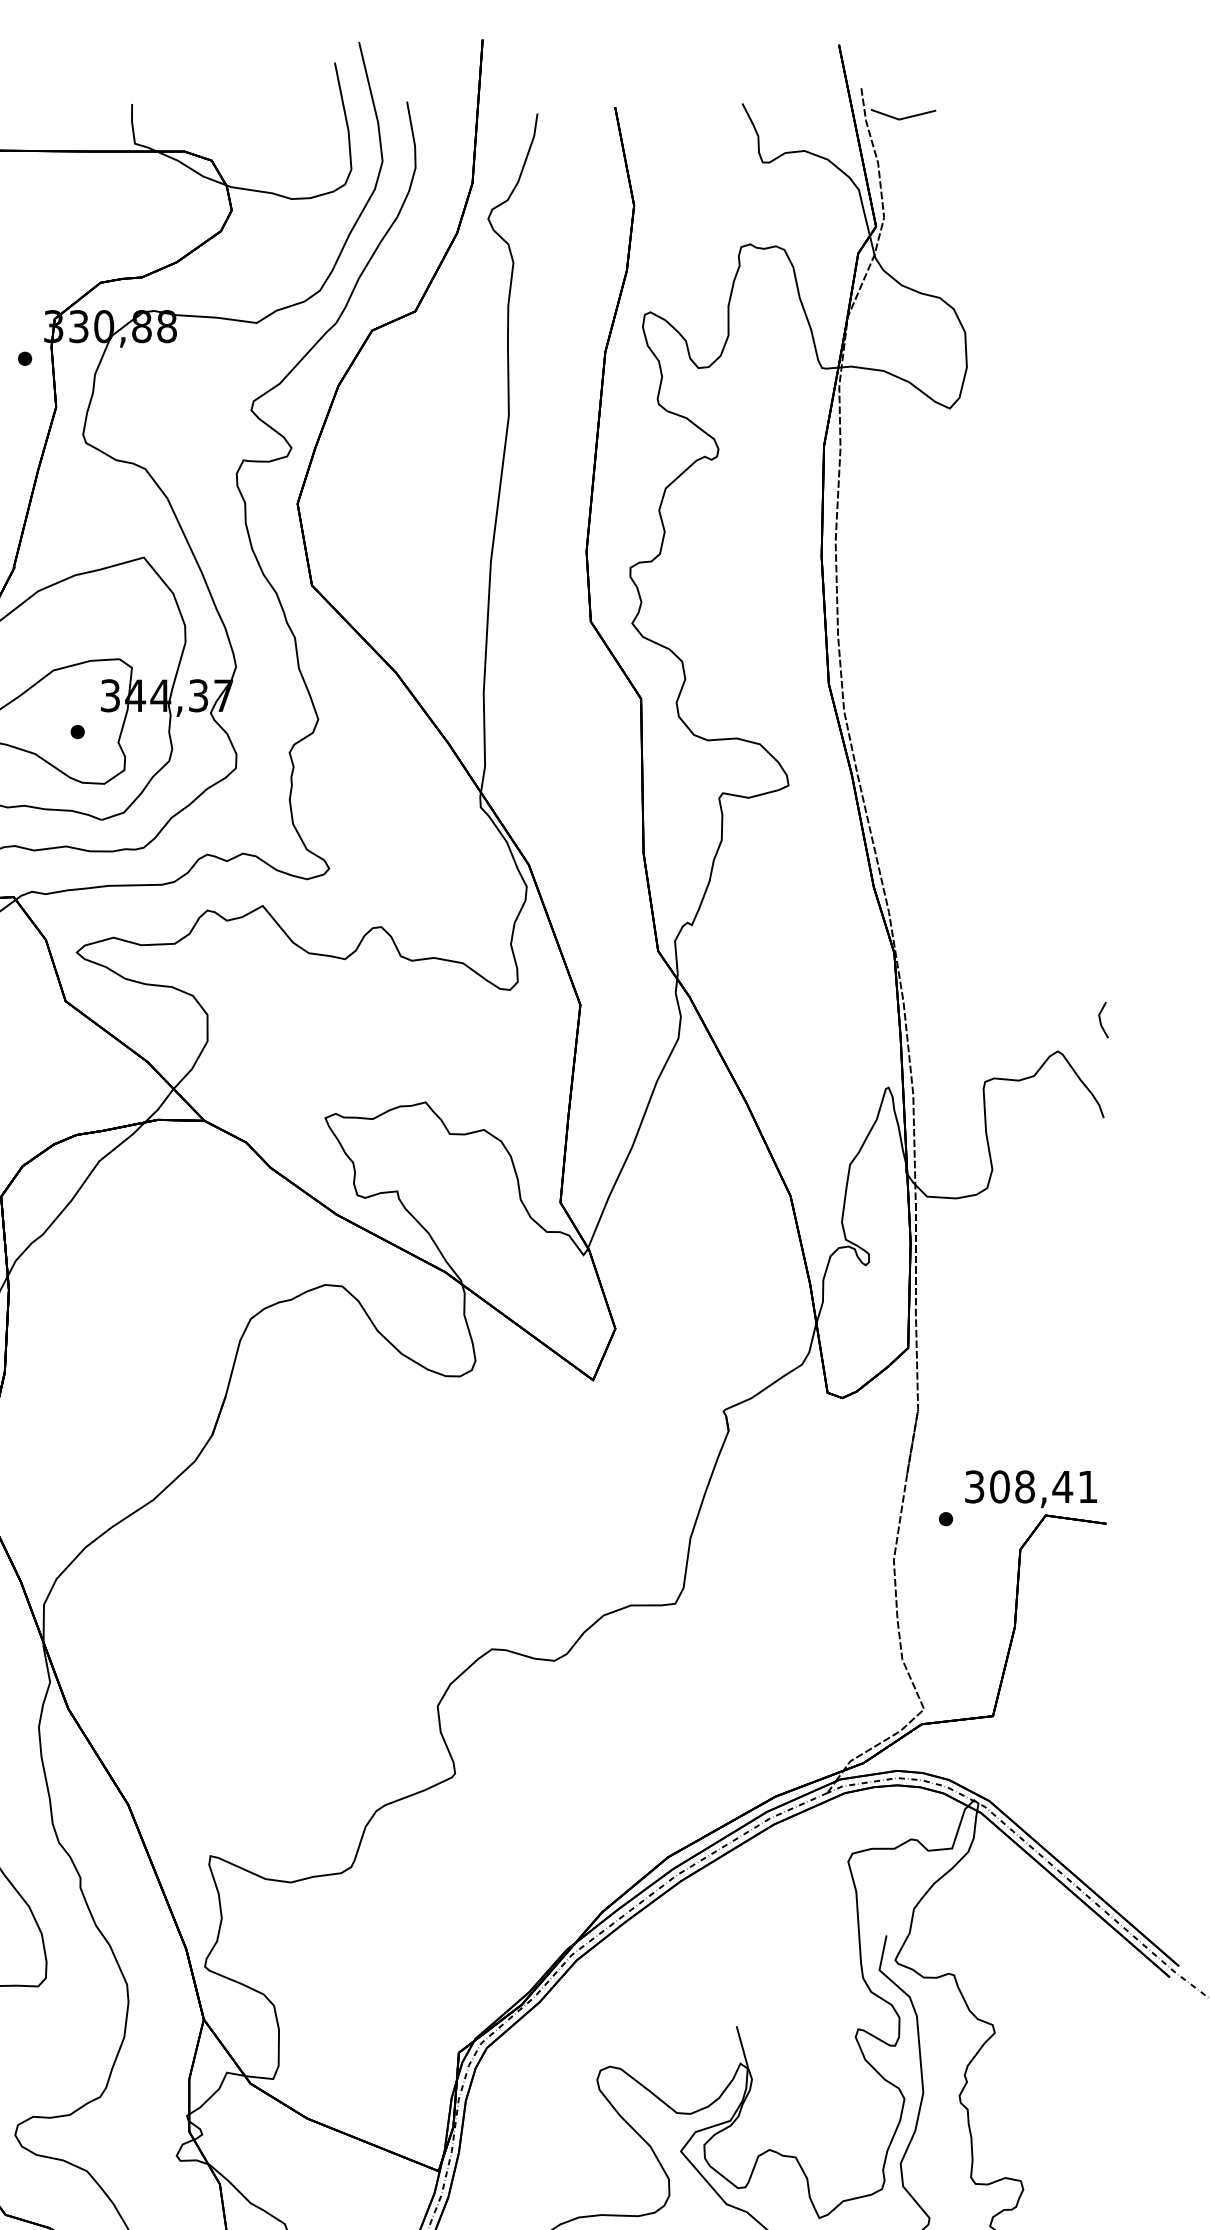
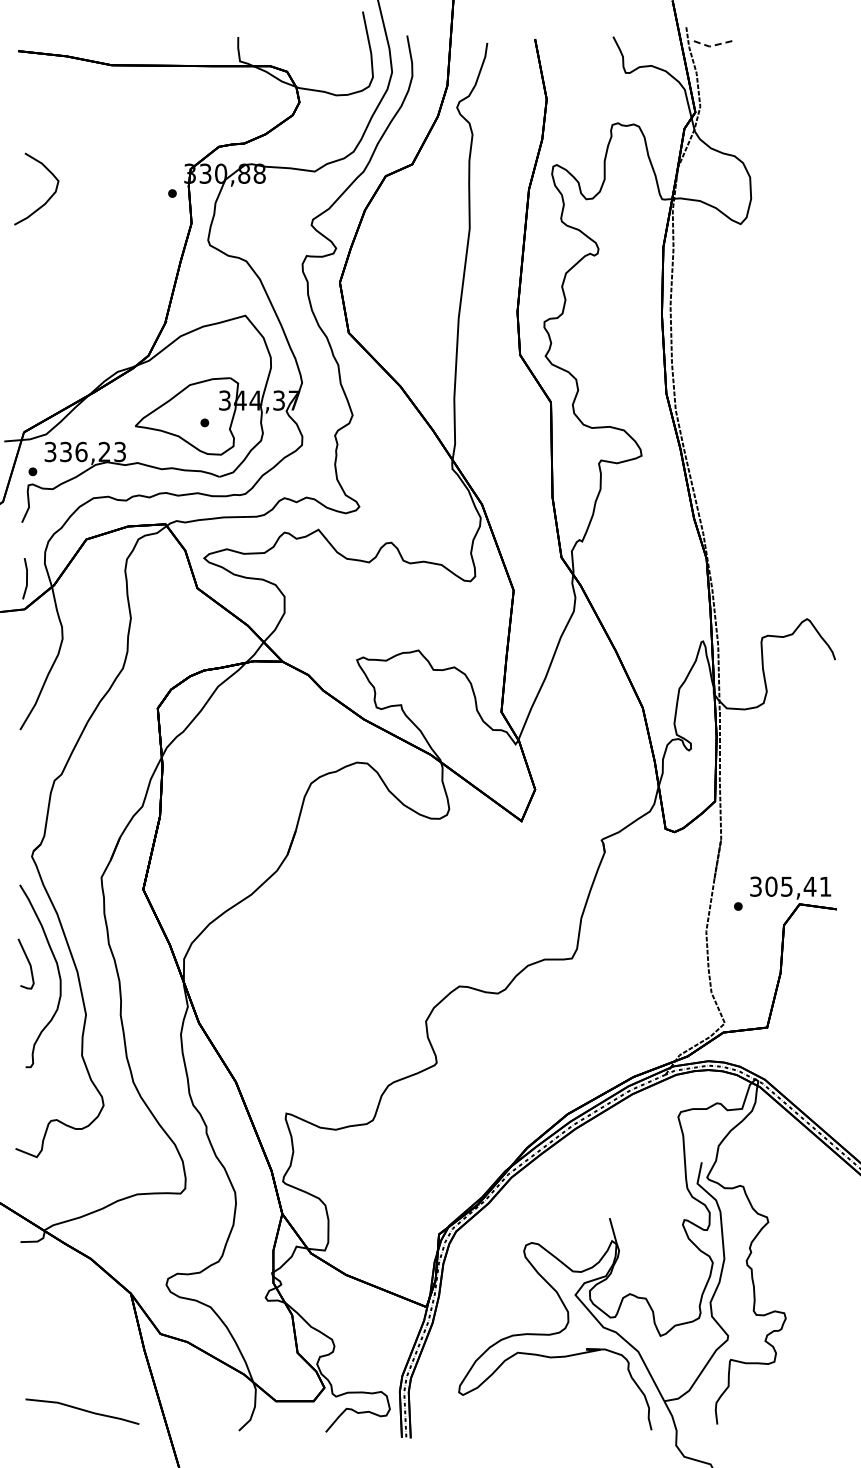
line: (902, 119) -> (711, 46), solid -> dashed
line: (1100, 1019) -> (833, 599), removed
text: (1024, 1486) -> (786, 886), 308,41 -> 305,41

